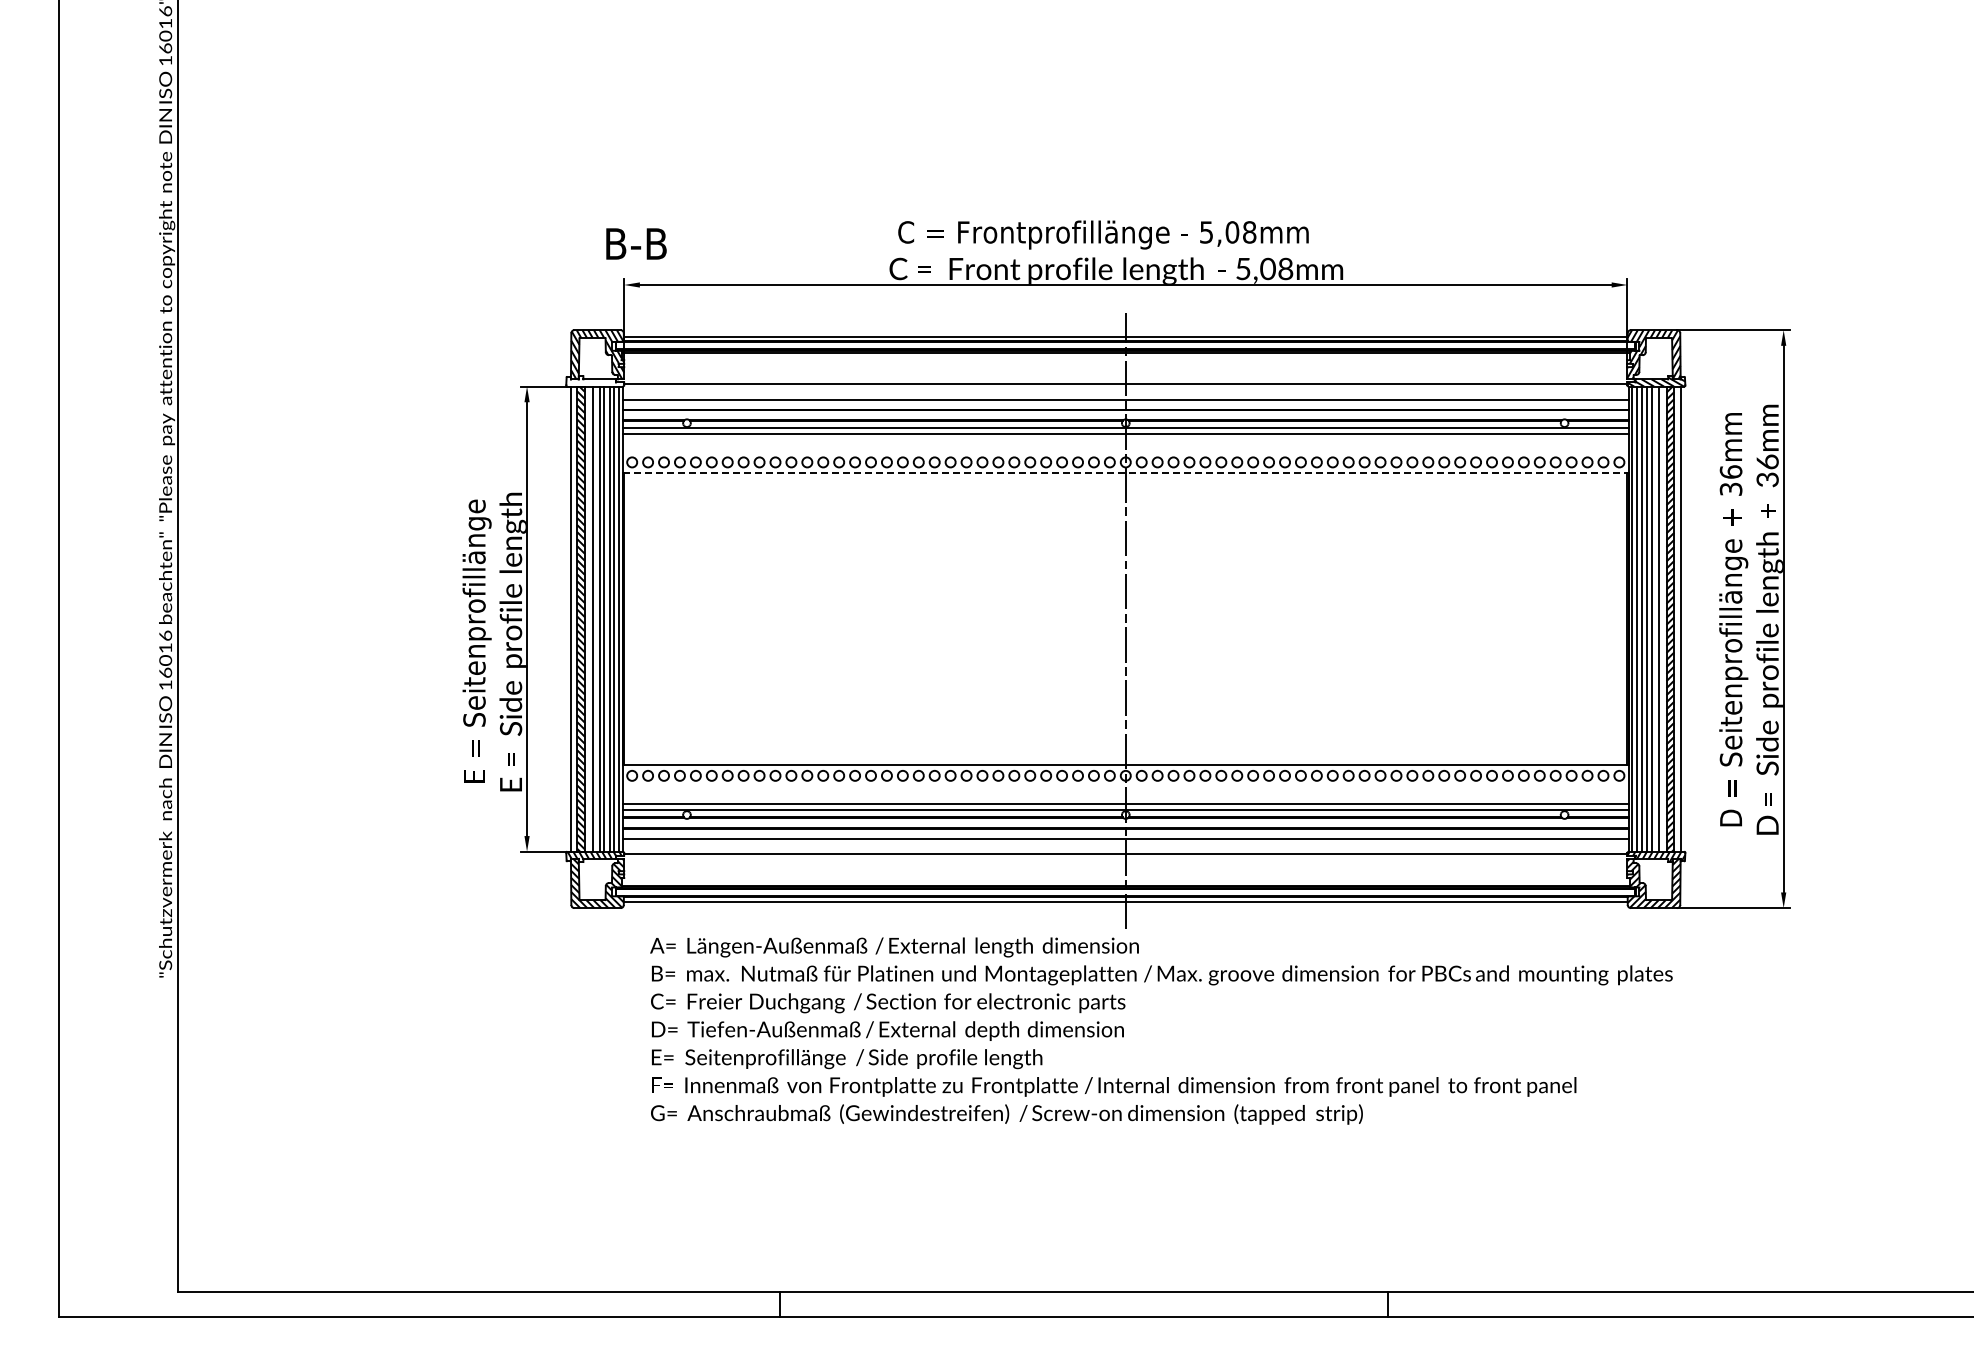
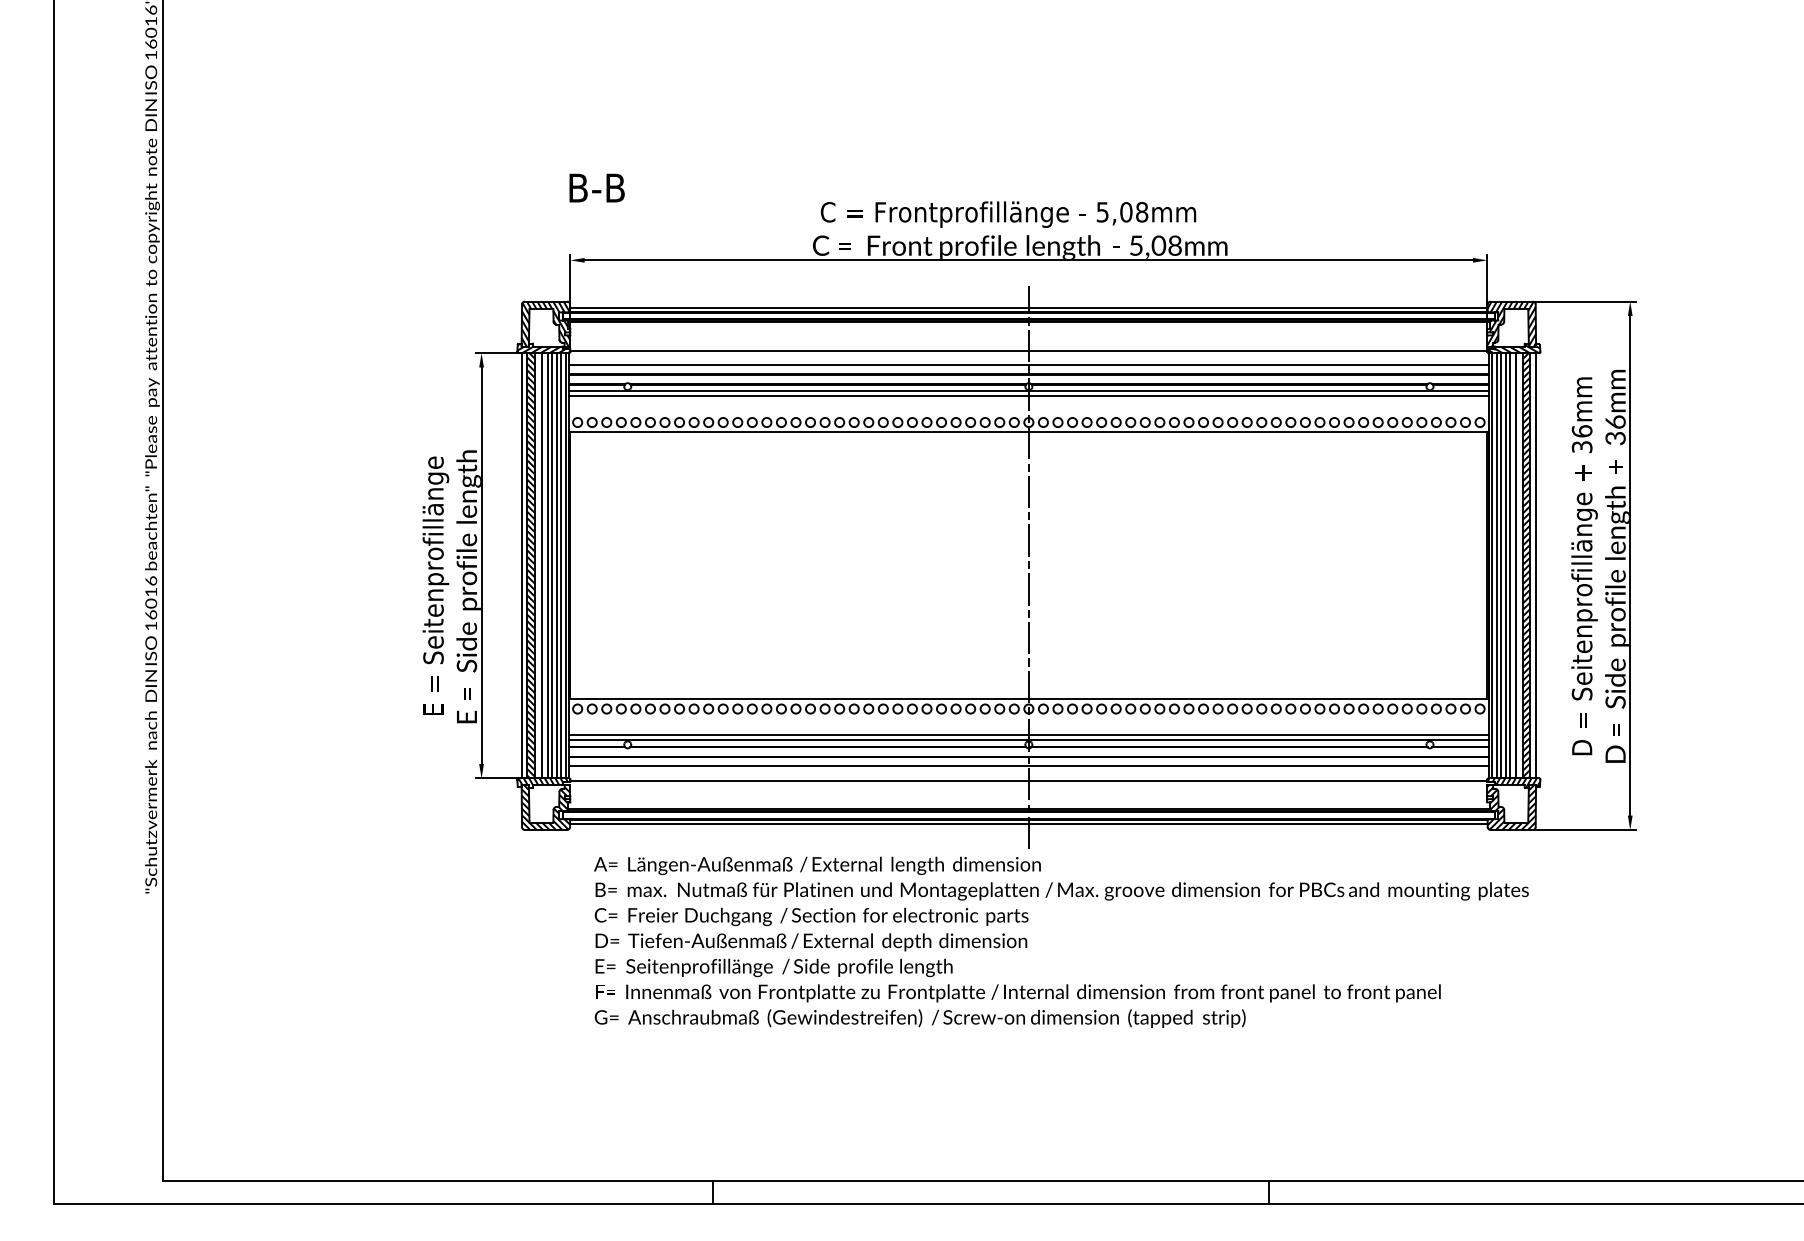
text: (636, 243) -> (597, 187), moved
hatch: (595, 381) -> (544, 348), added
line: (1126, 473) -> (1029, 432), dashed -> solid

